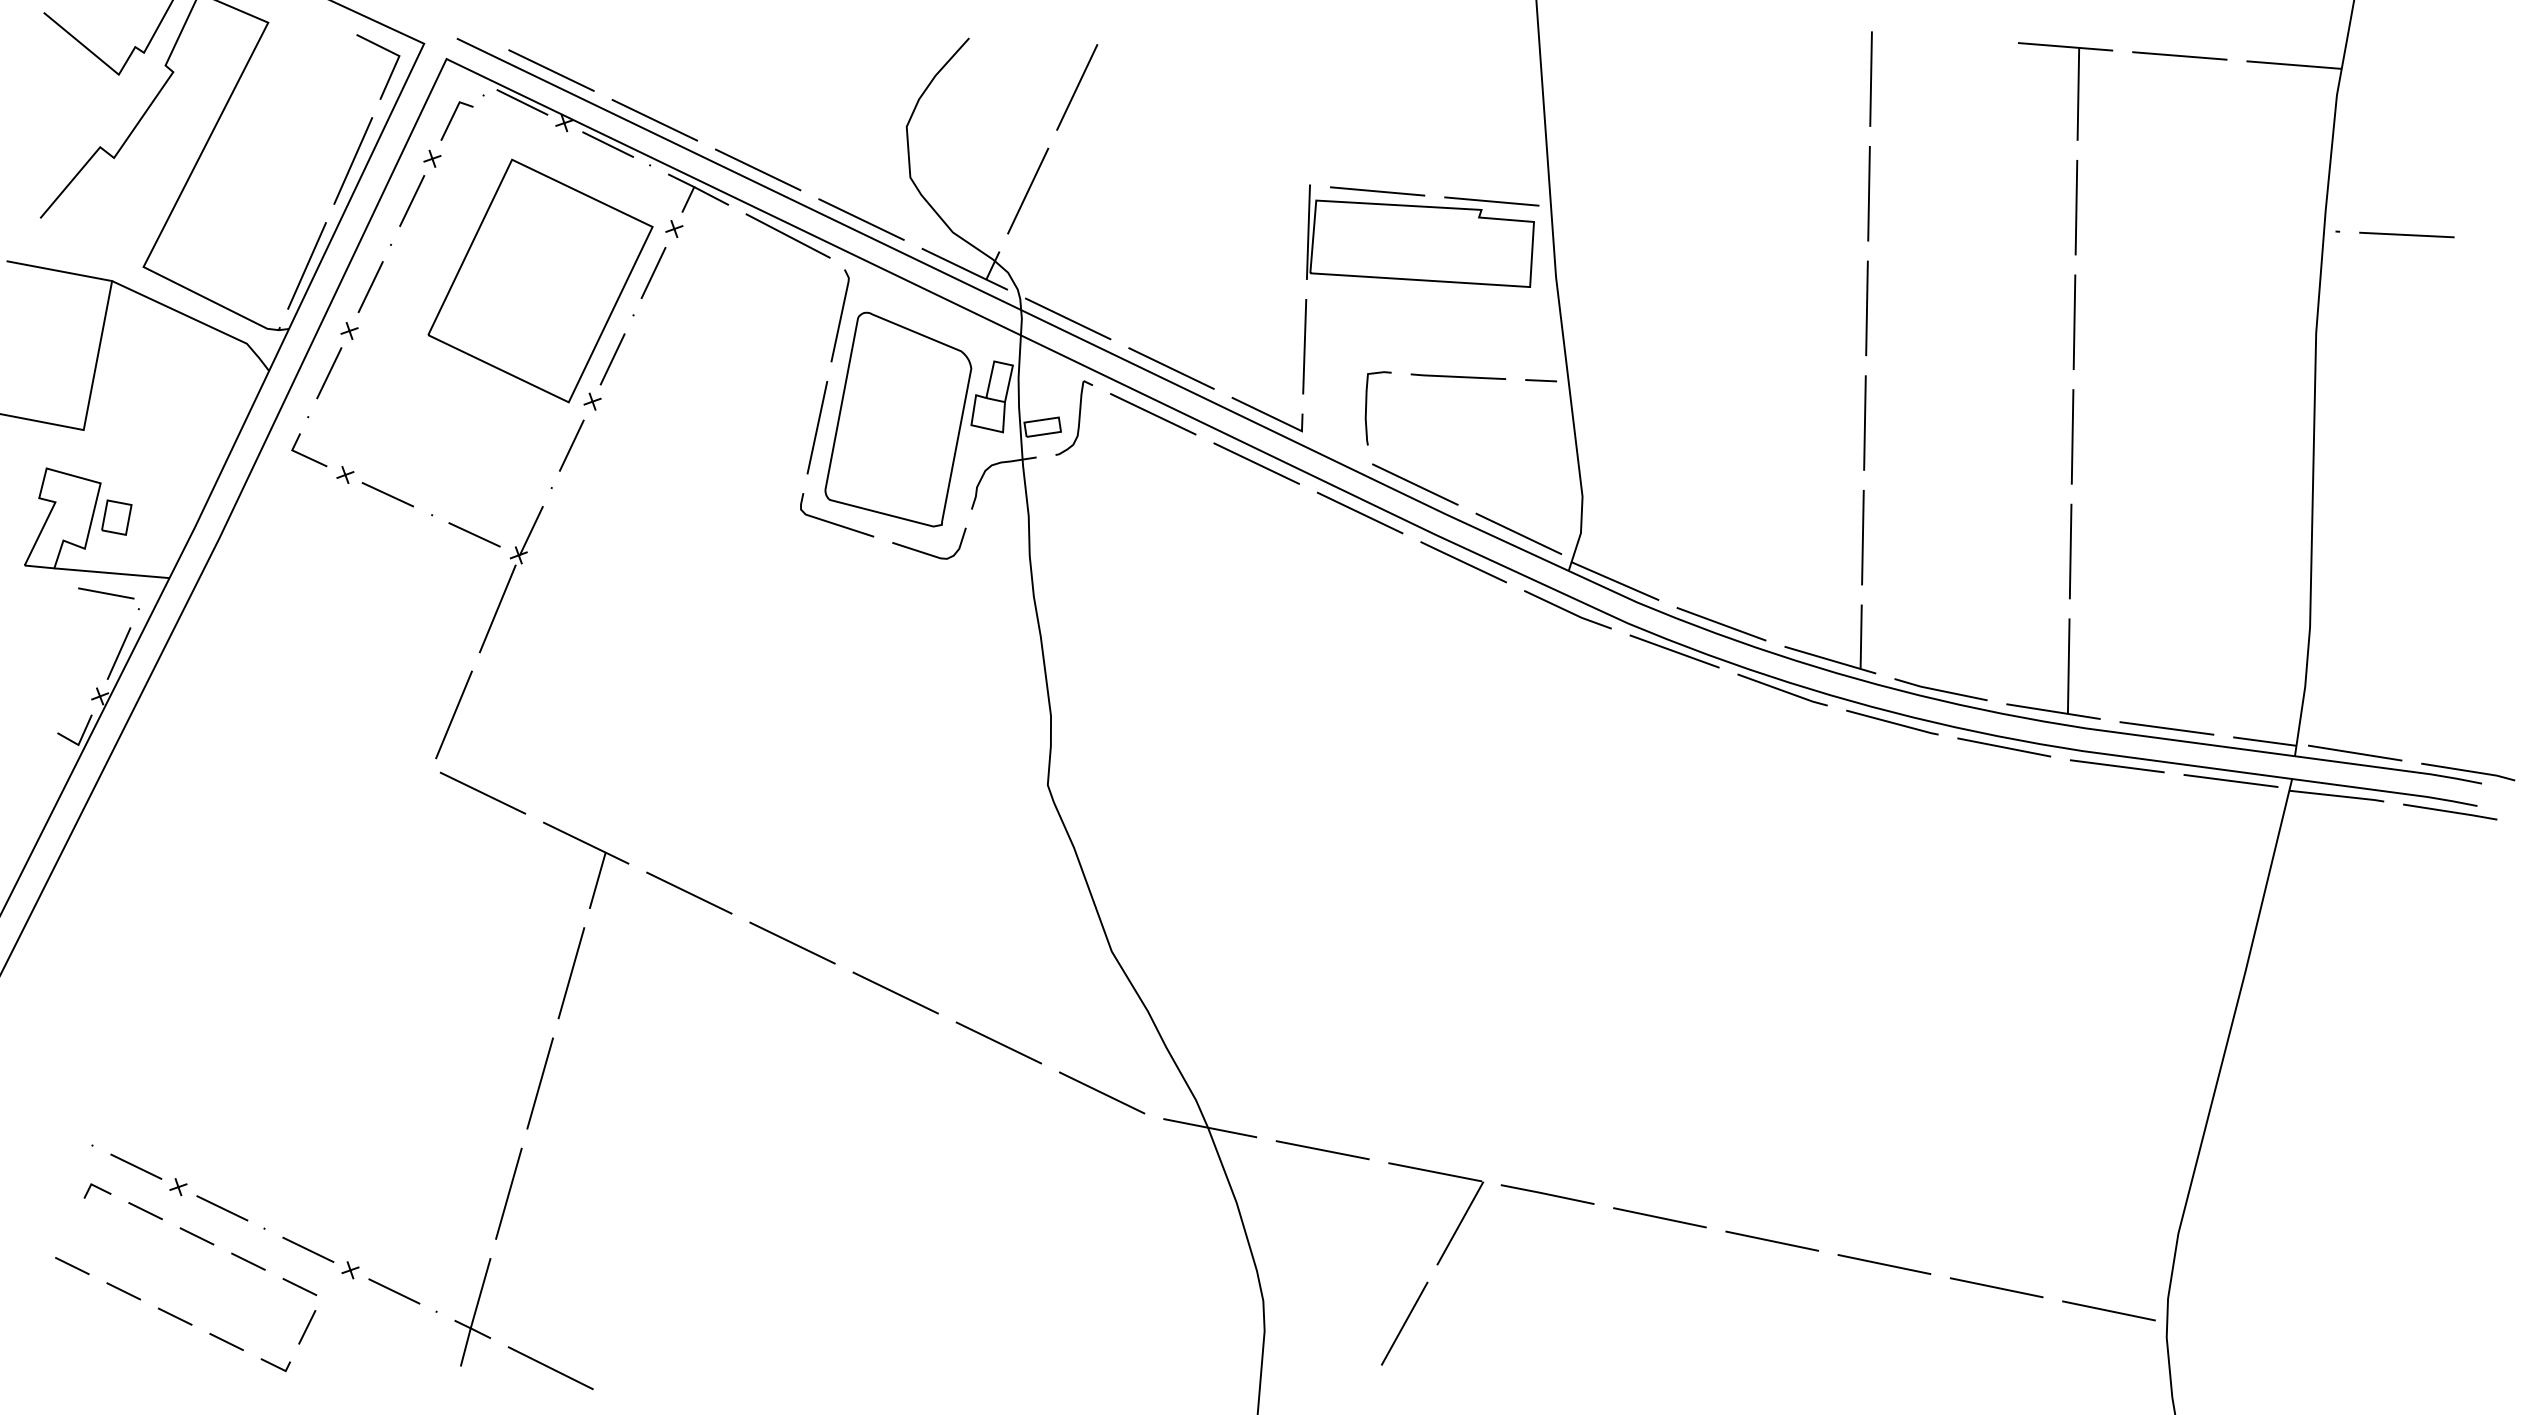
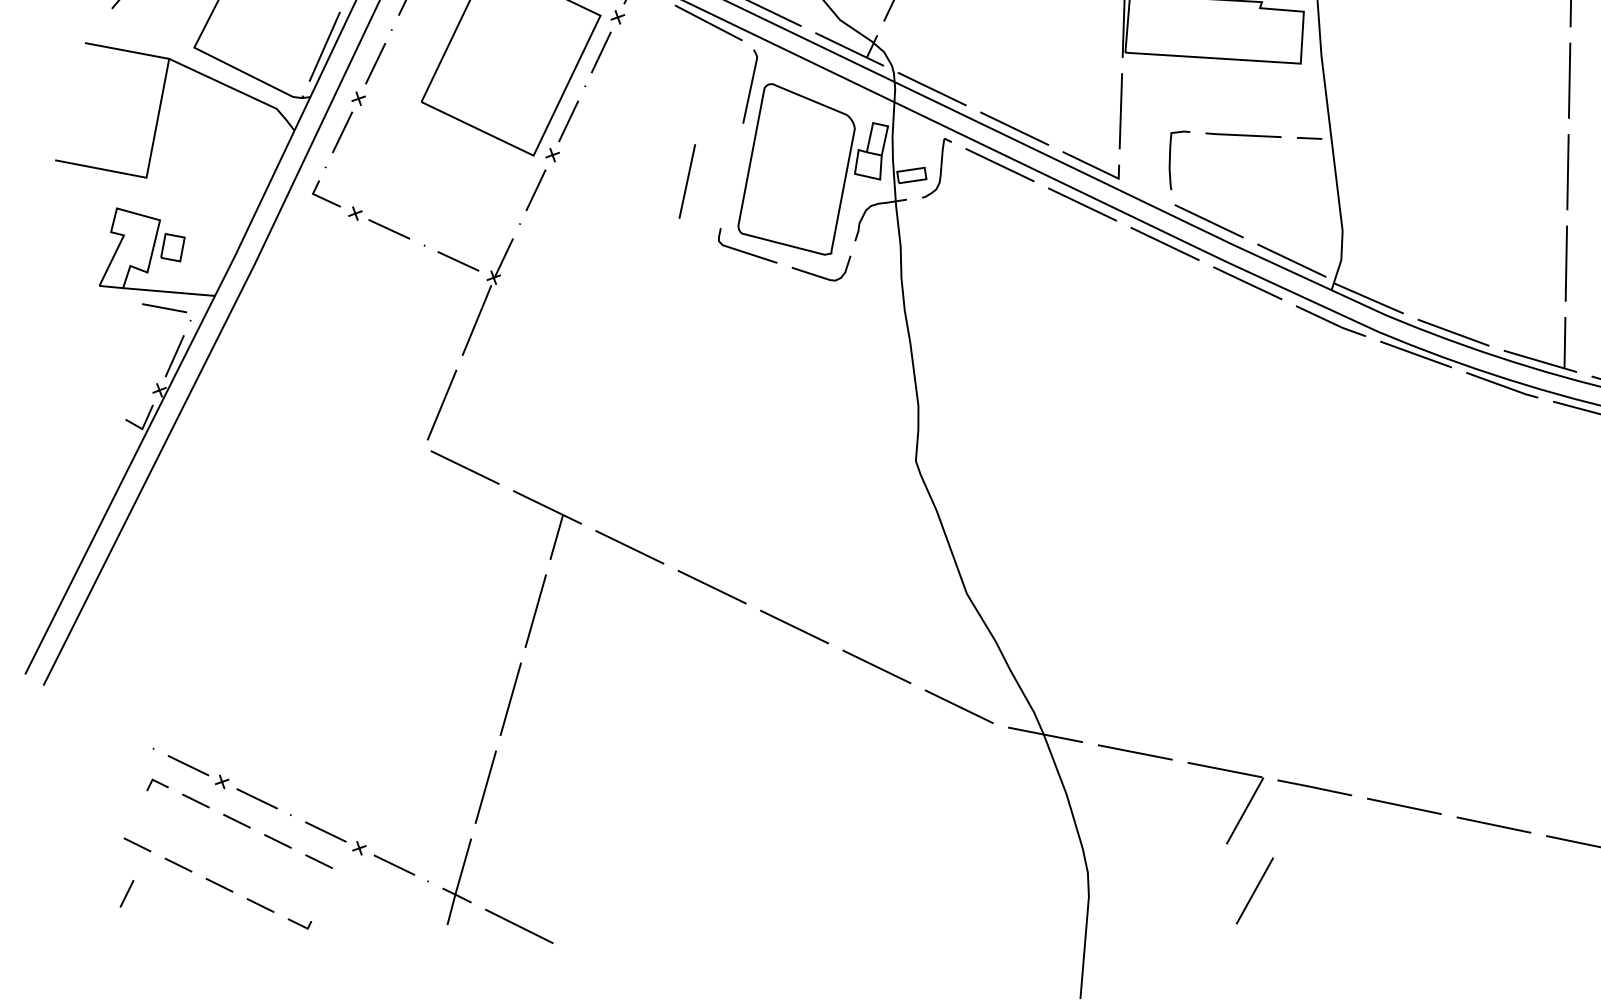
line: (817, 427) -> (687, 181), moved
line: (1404, 1323) -> (1254, 890), moved
line: (307, 1327) -> (127, 893), moved

